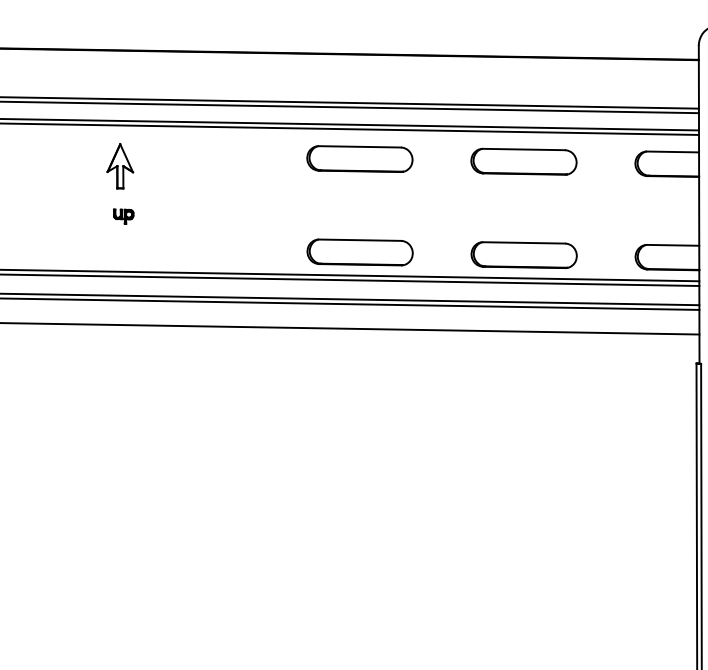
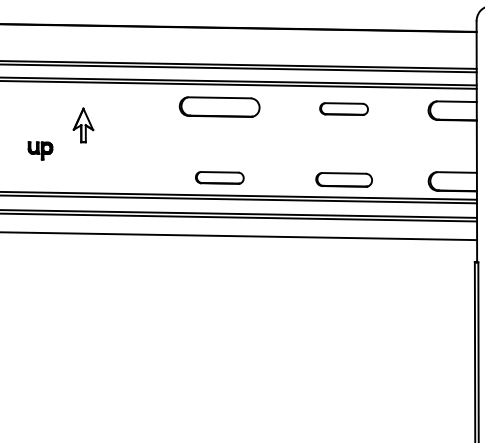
part: (523, 161) -> (343, 108), size x0.6
part: (120, 166) -> (83, 125), moved
part: (123, 216) -> (40, 150), size x1.6
part: (359, 252) -> (219, 177), size x0.6
part: (523, 254) -> (343, 179), size x0.7

